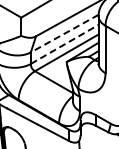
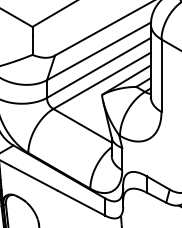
line: (64, 33) -> (98, 51), dashed -> solid
line: (65, 44) -> (100, 68), dashed -> solid

